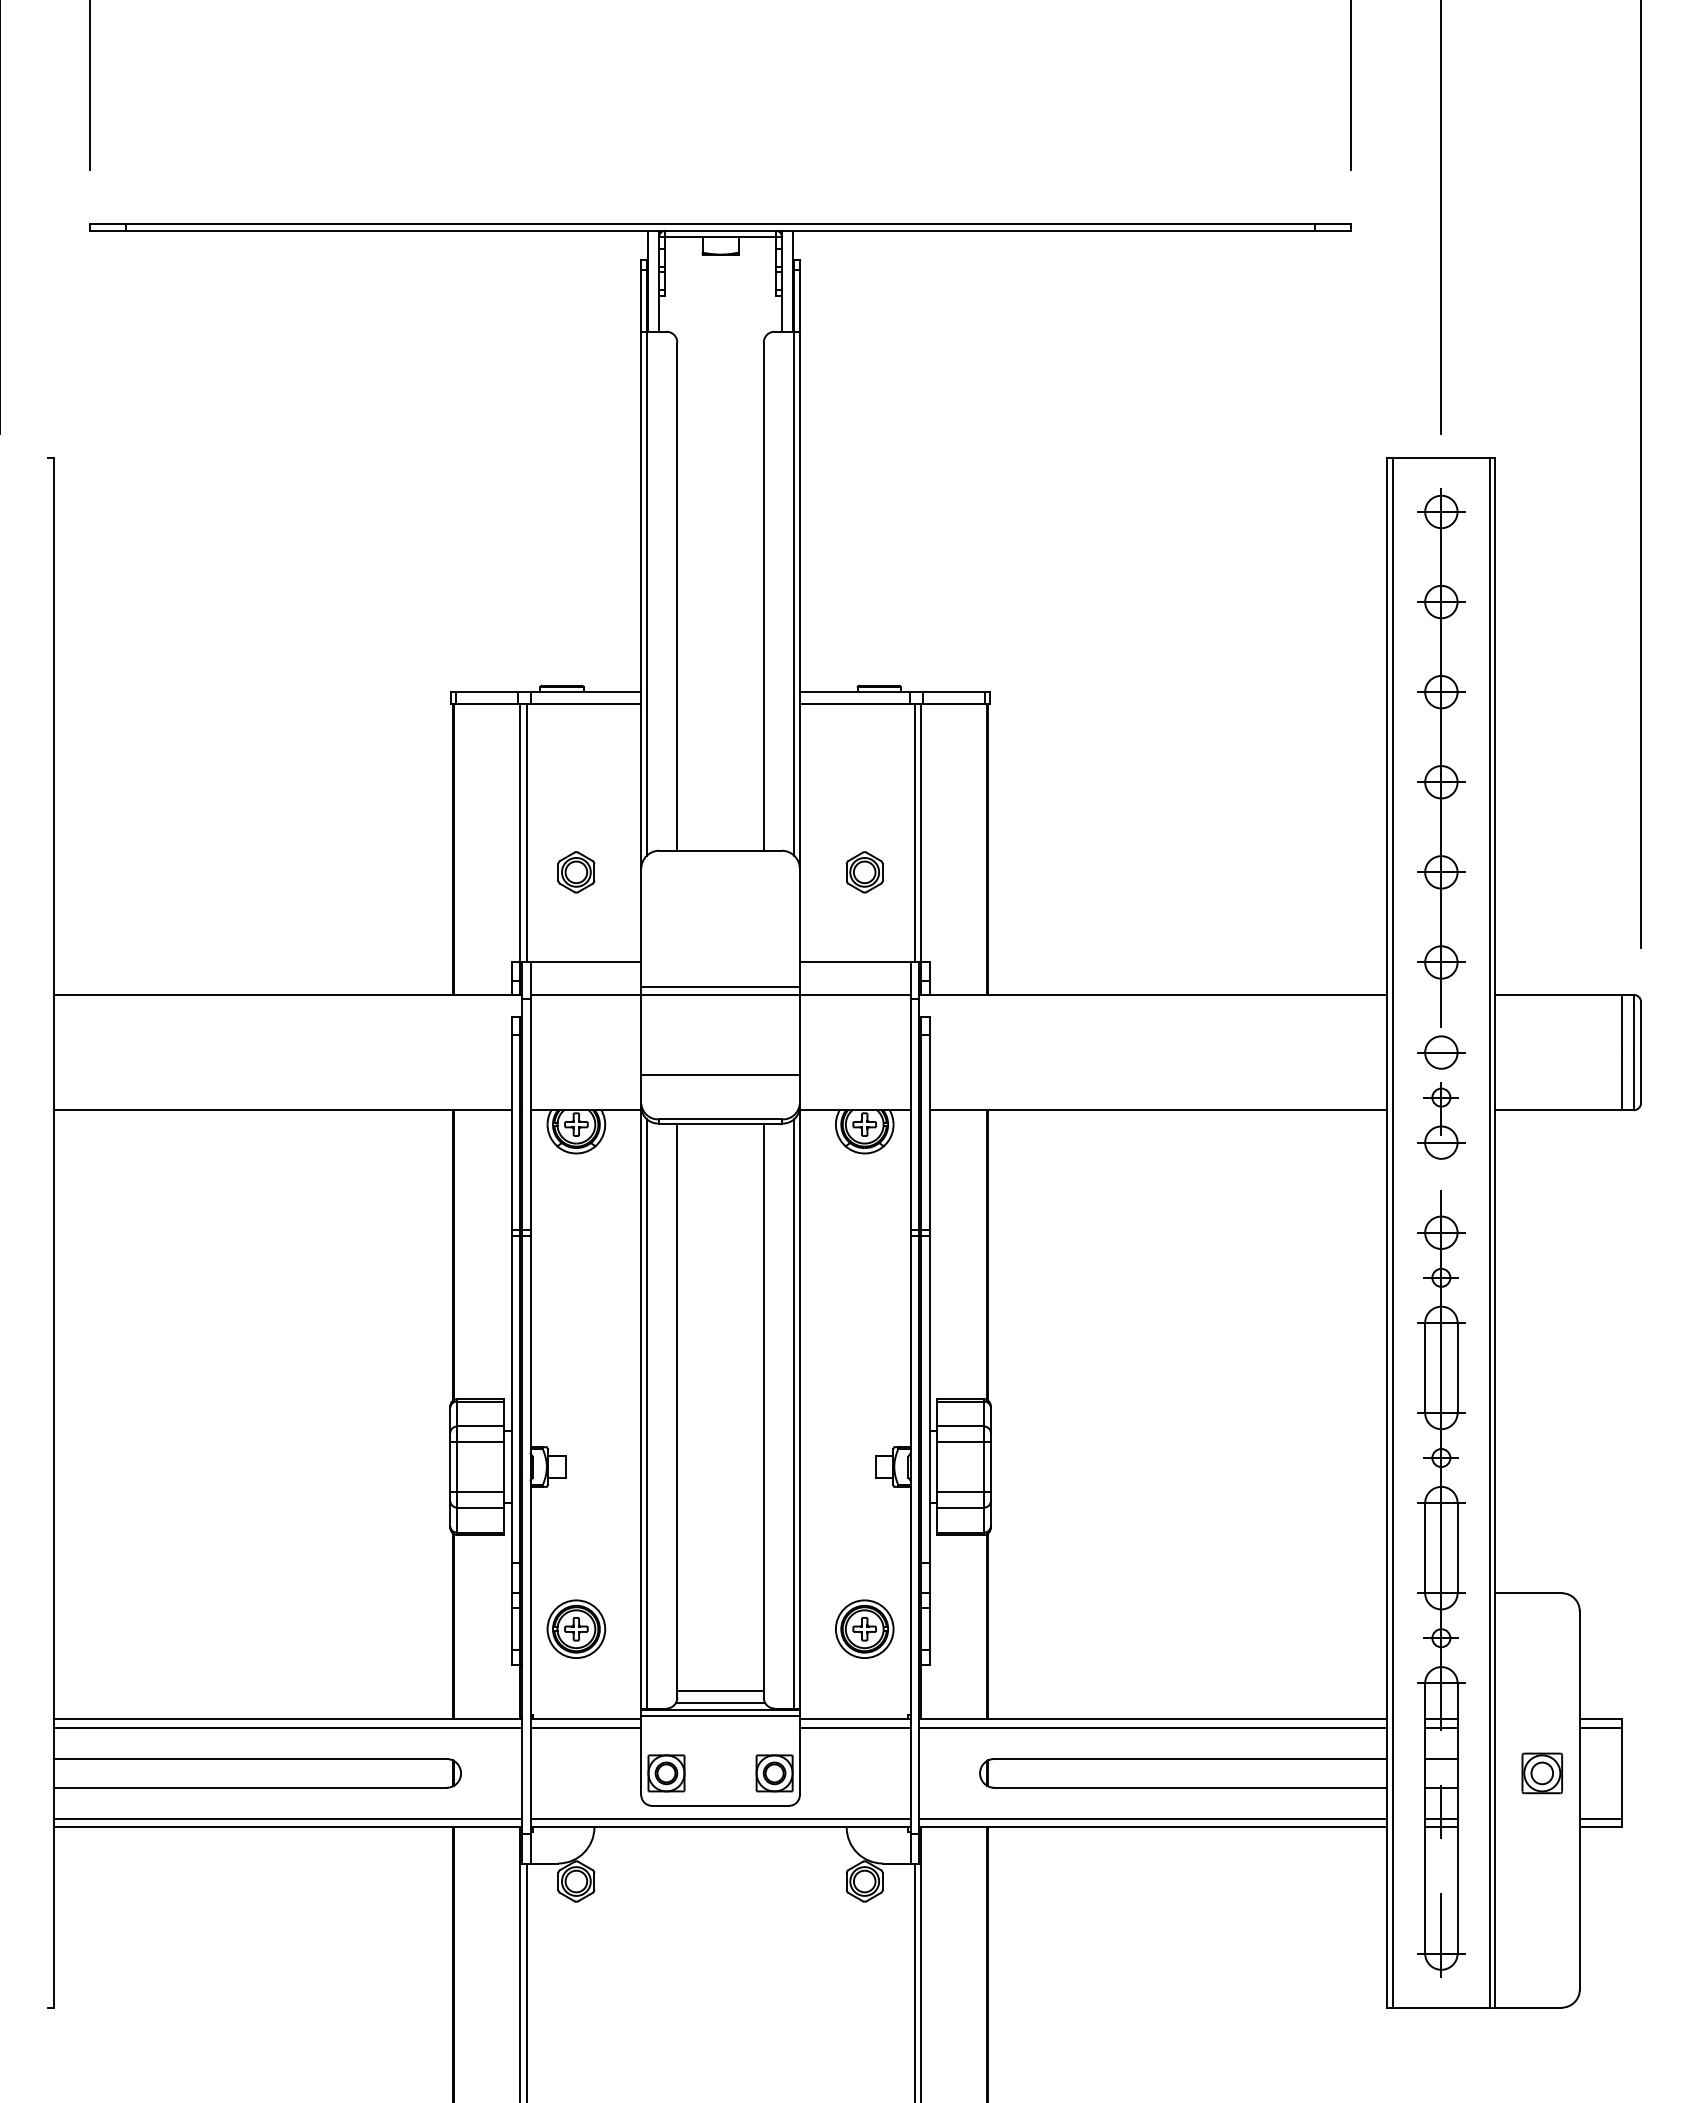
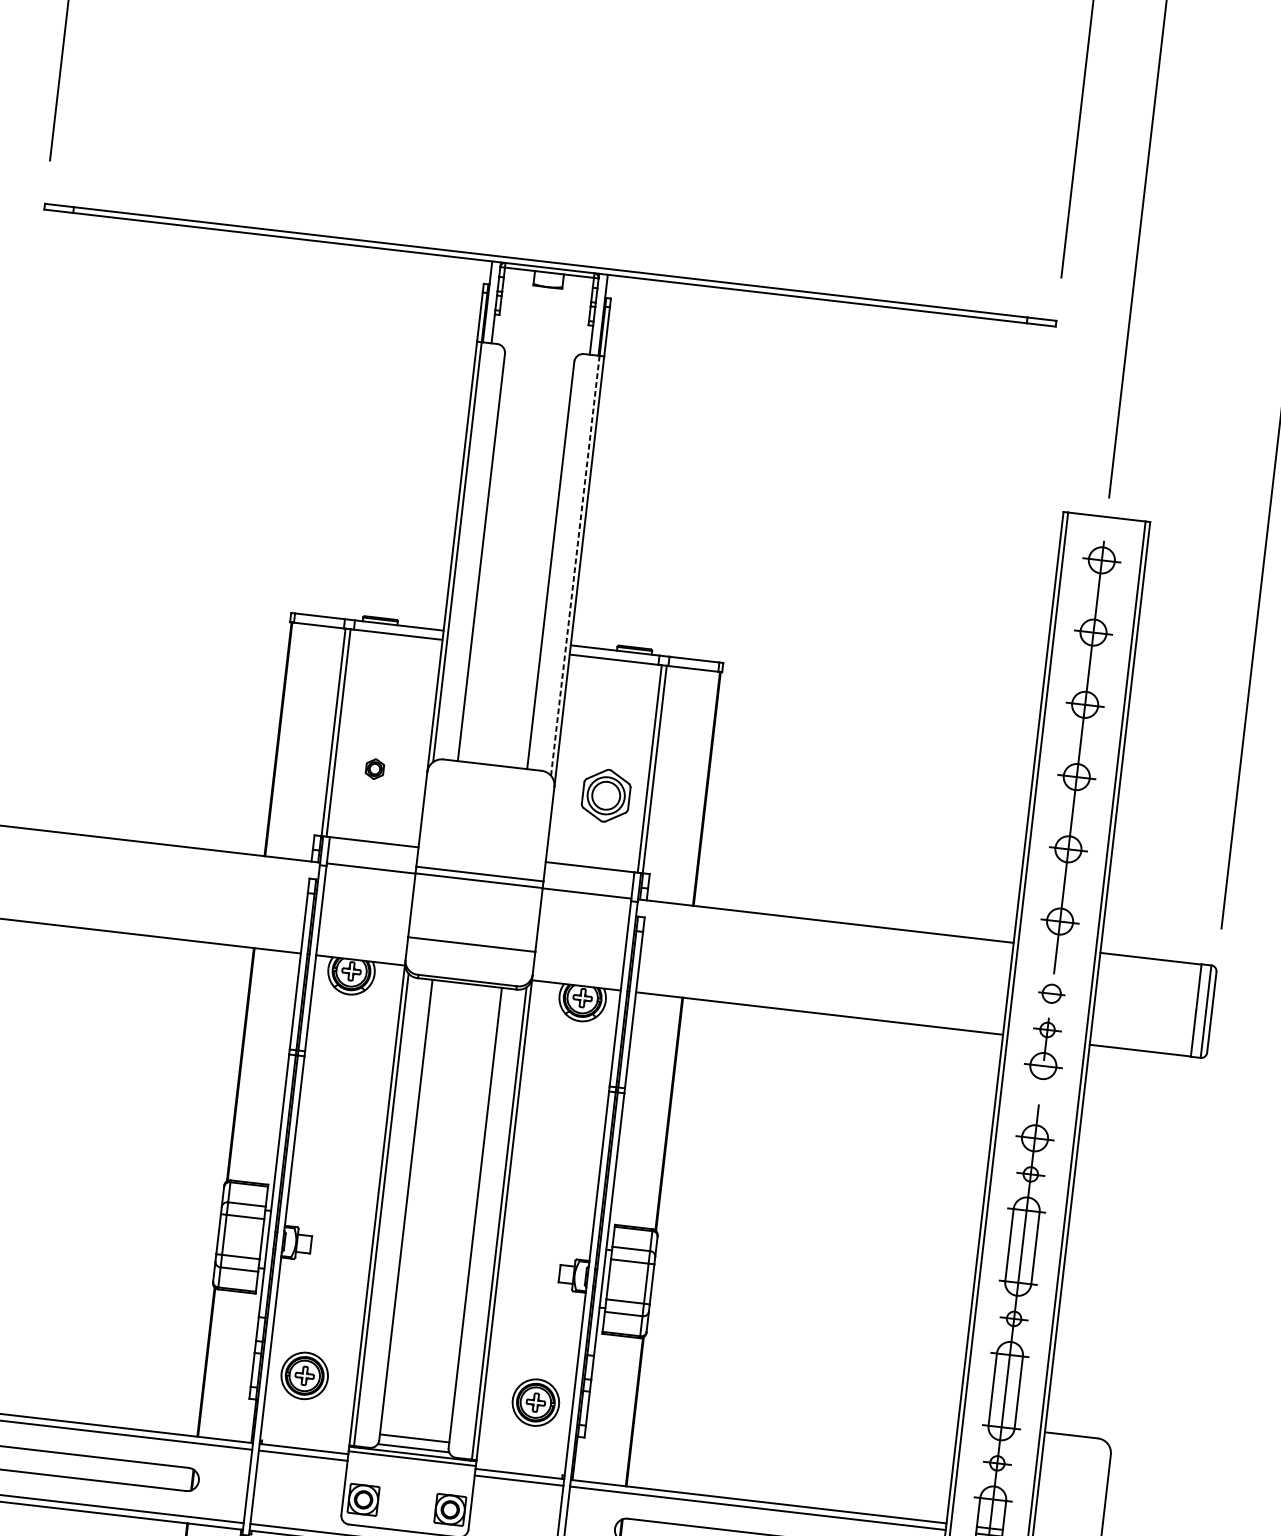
line: (794, 593) -> (575, 565), solid -> dashed
part: (576, 872) -> (375, 769), size x0.6
part: (864, 872) -> (605, 795), size x1.6
part: (1441, 1052) -> (1051, 993), size x0.7

